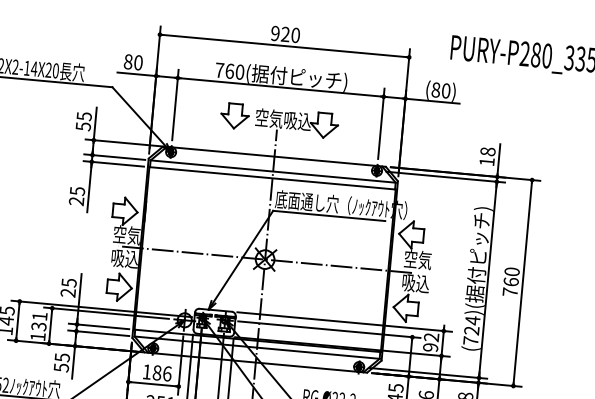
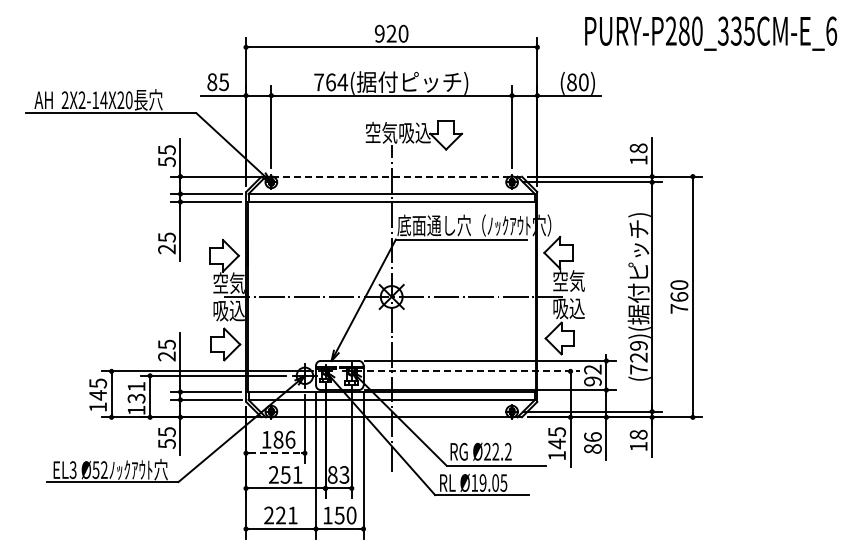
text: (138, 62) -> (223, 81), 80 -> 85
text: (239, 72) -> (342, 82), 760( -> 764(
part: (234, 116) -> (341, 134), removed
line: (274, 156) -> (391, 176), solid -> dashed
text: (472, 320) -> (638, 345), (724)( -> (729)(
line: (329, 329) -> (473, 371), solid -> dashed
line: (153, 384) -> (275, 453), solid -> dashed

